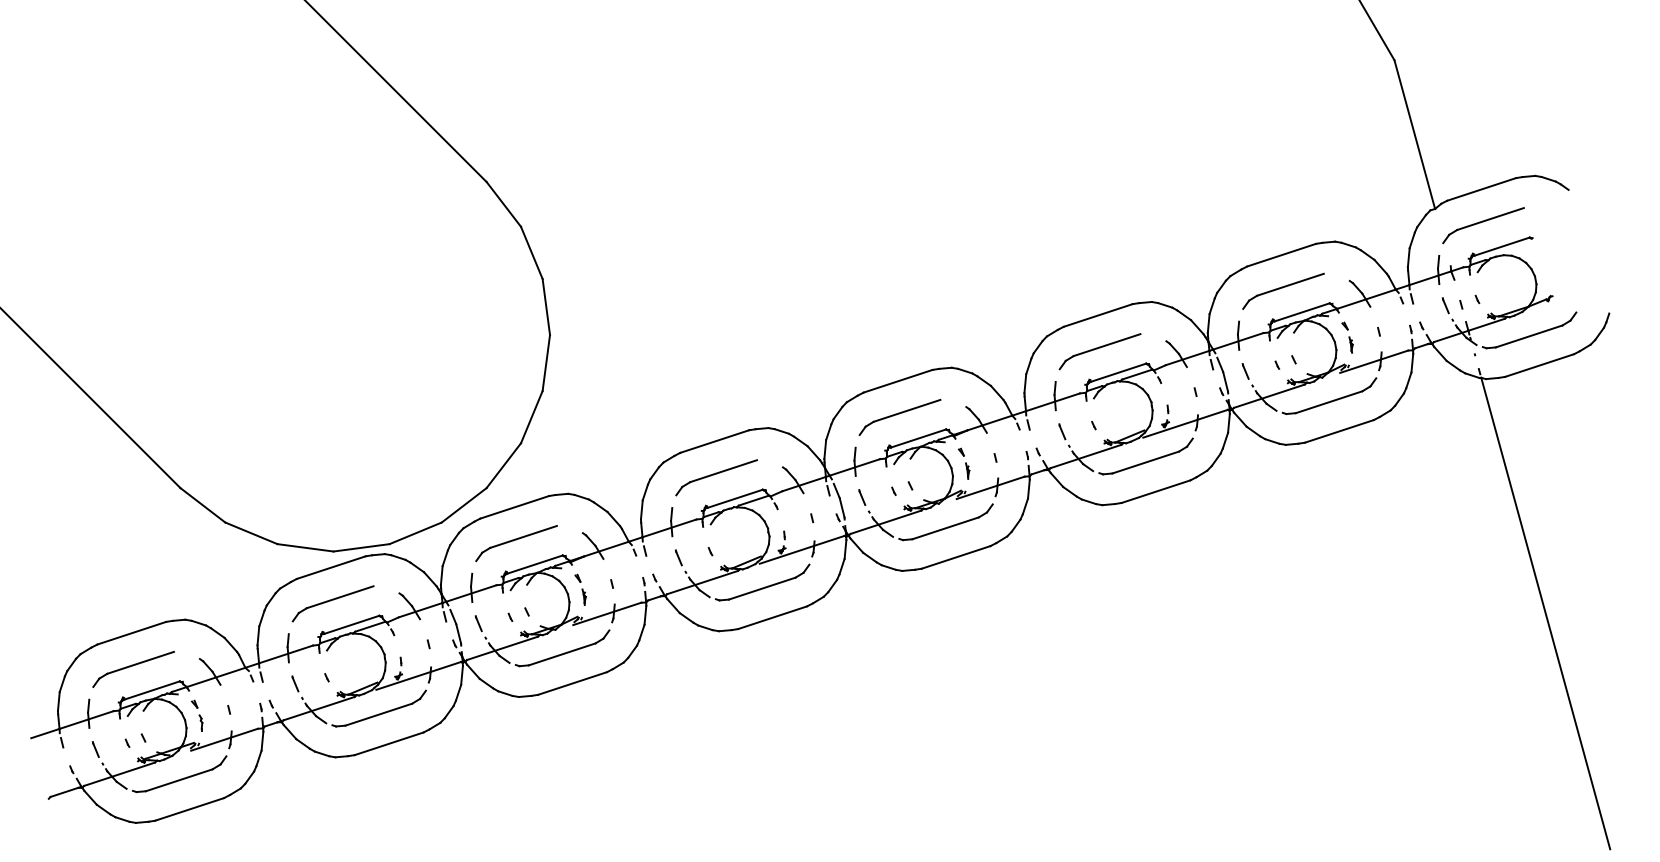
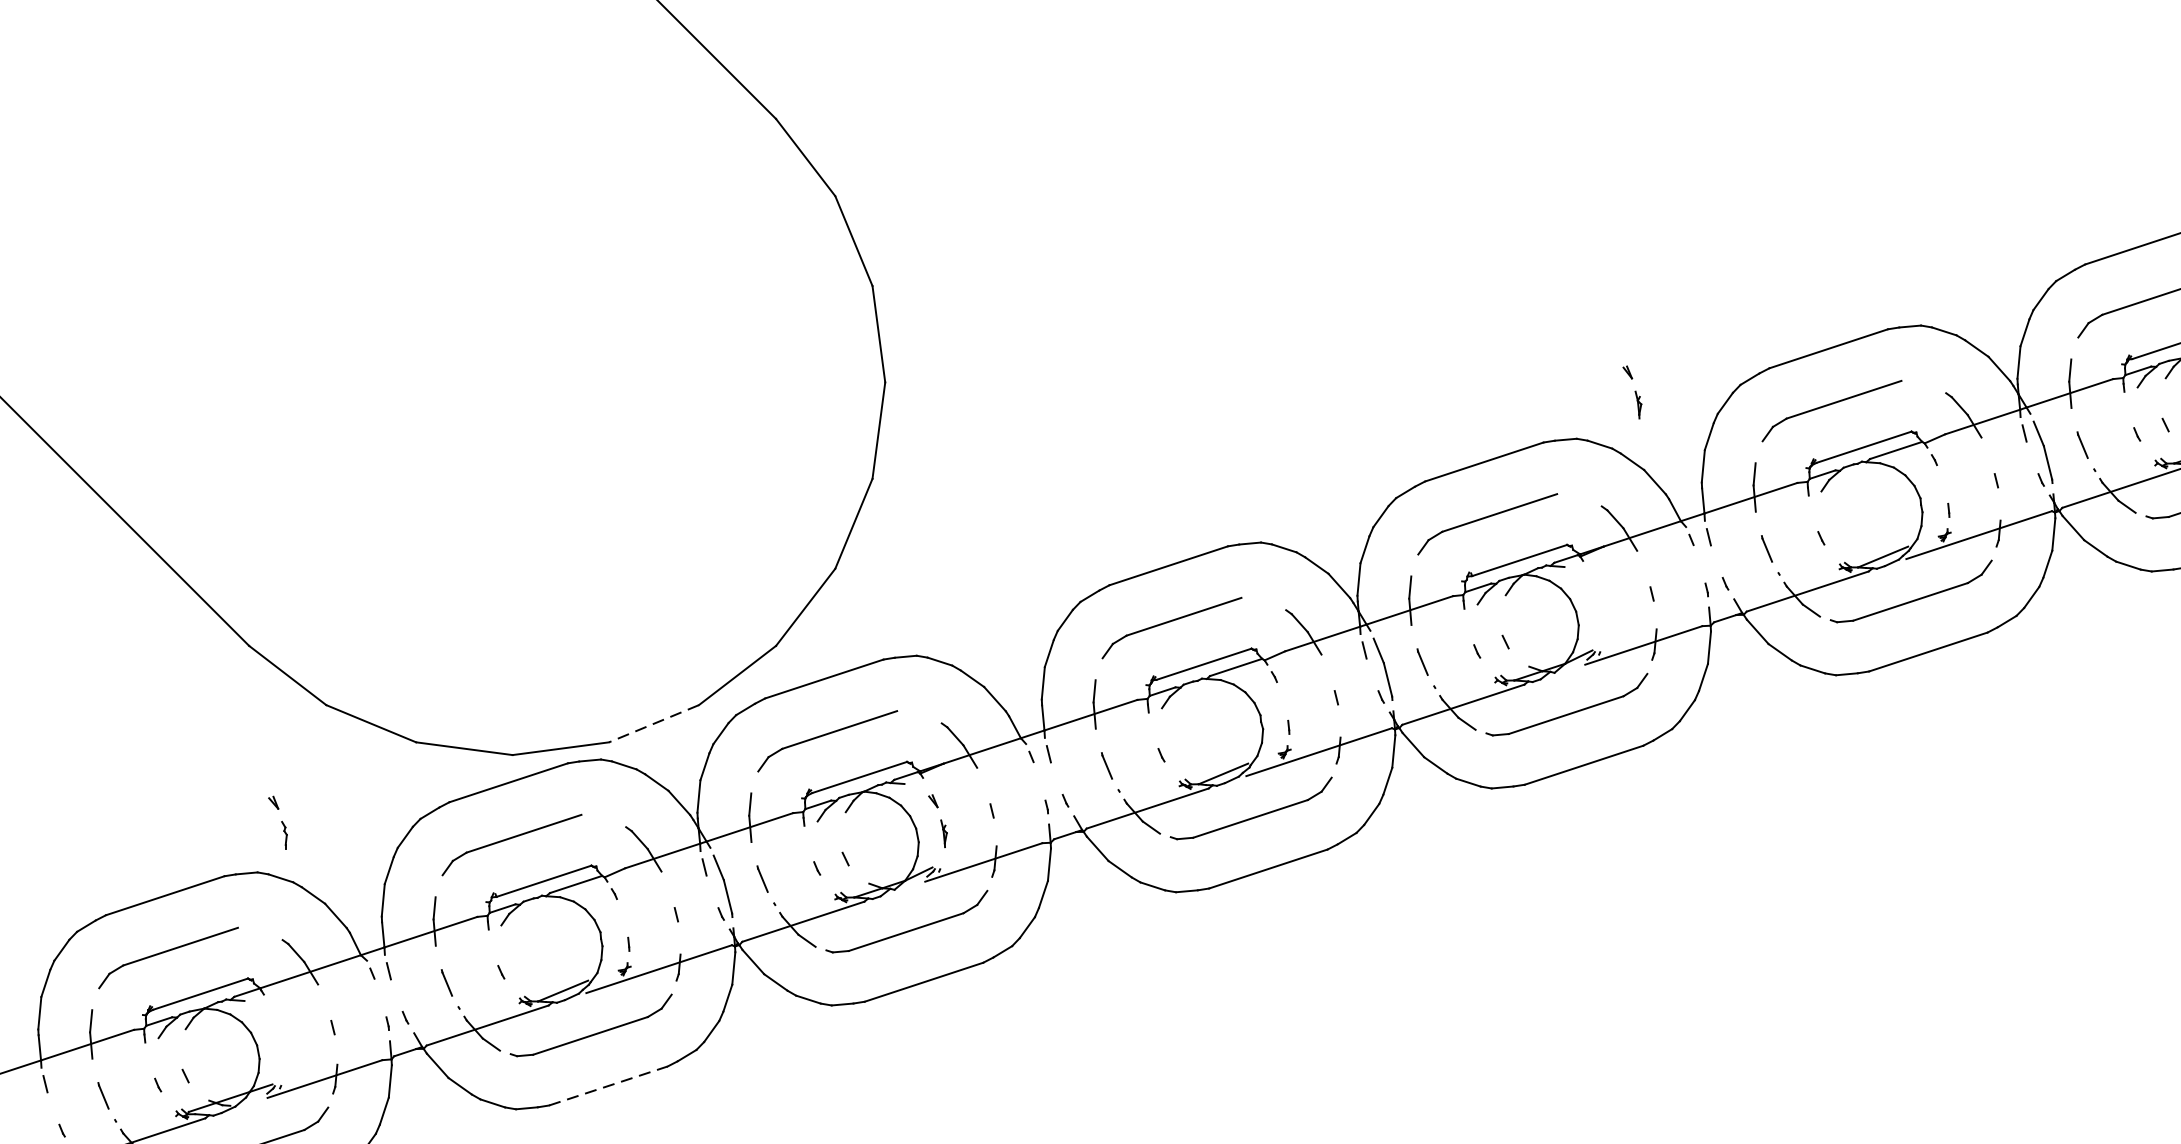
part: (963, 463) -> (1631, 391), moved
line: (415, 533) -> (653, 724), solid -> dashed
part: (197, 715) -> (278, 822), moved
line: (389, 743) -> (608, 1085), solid -> dashed

